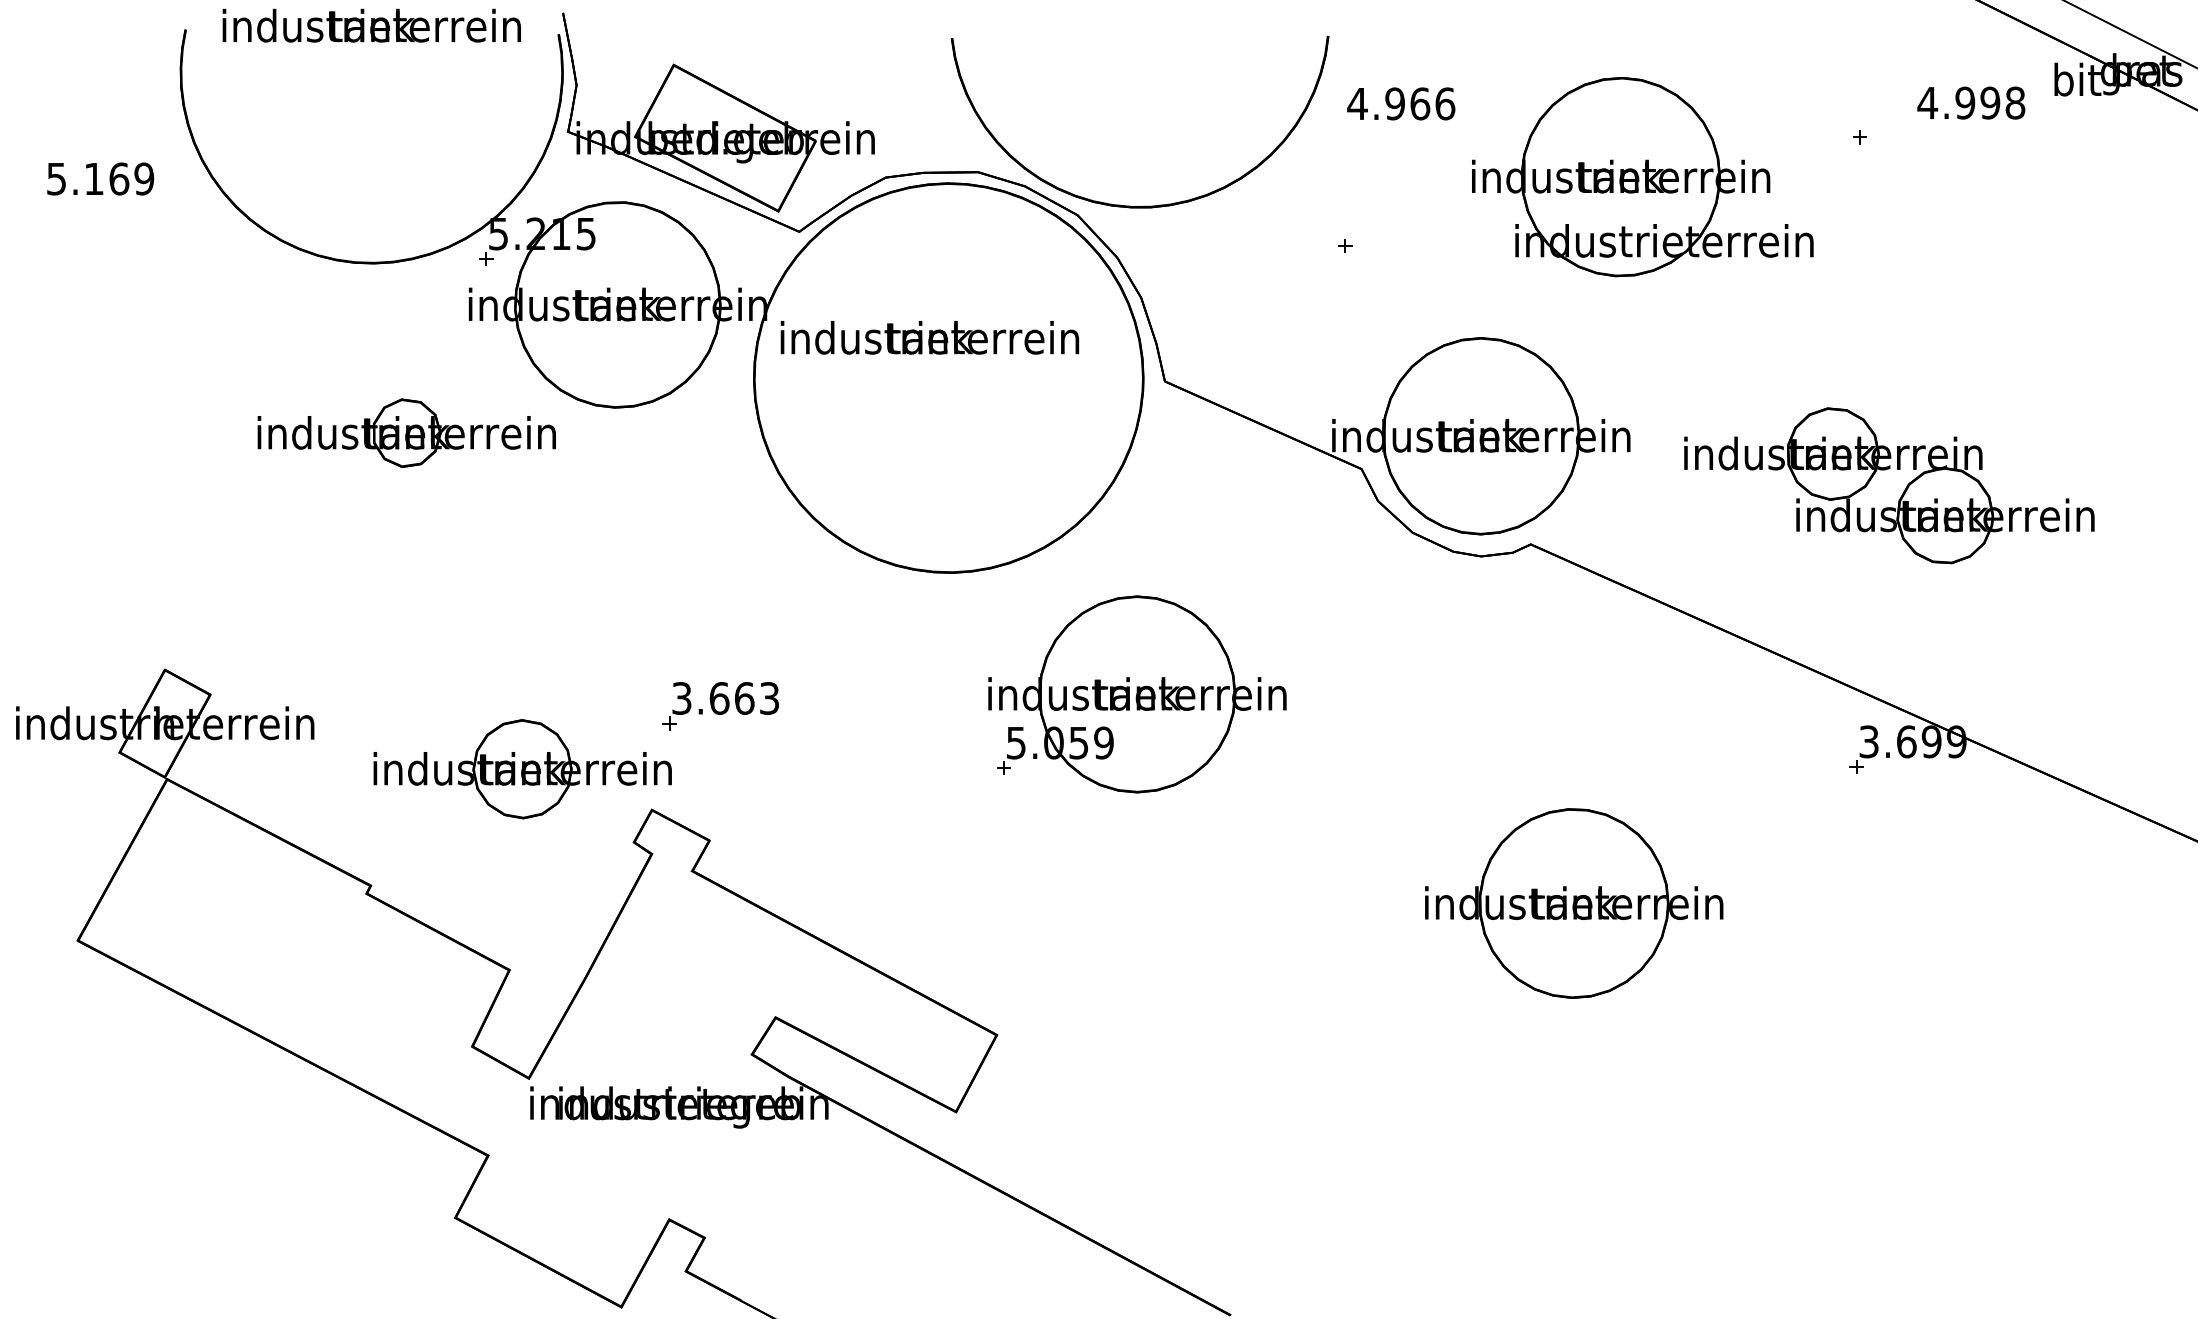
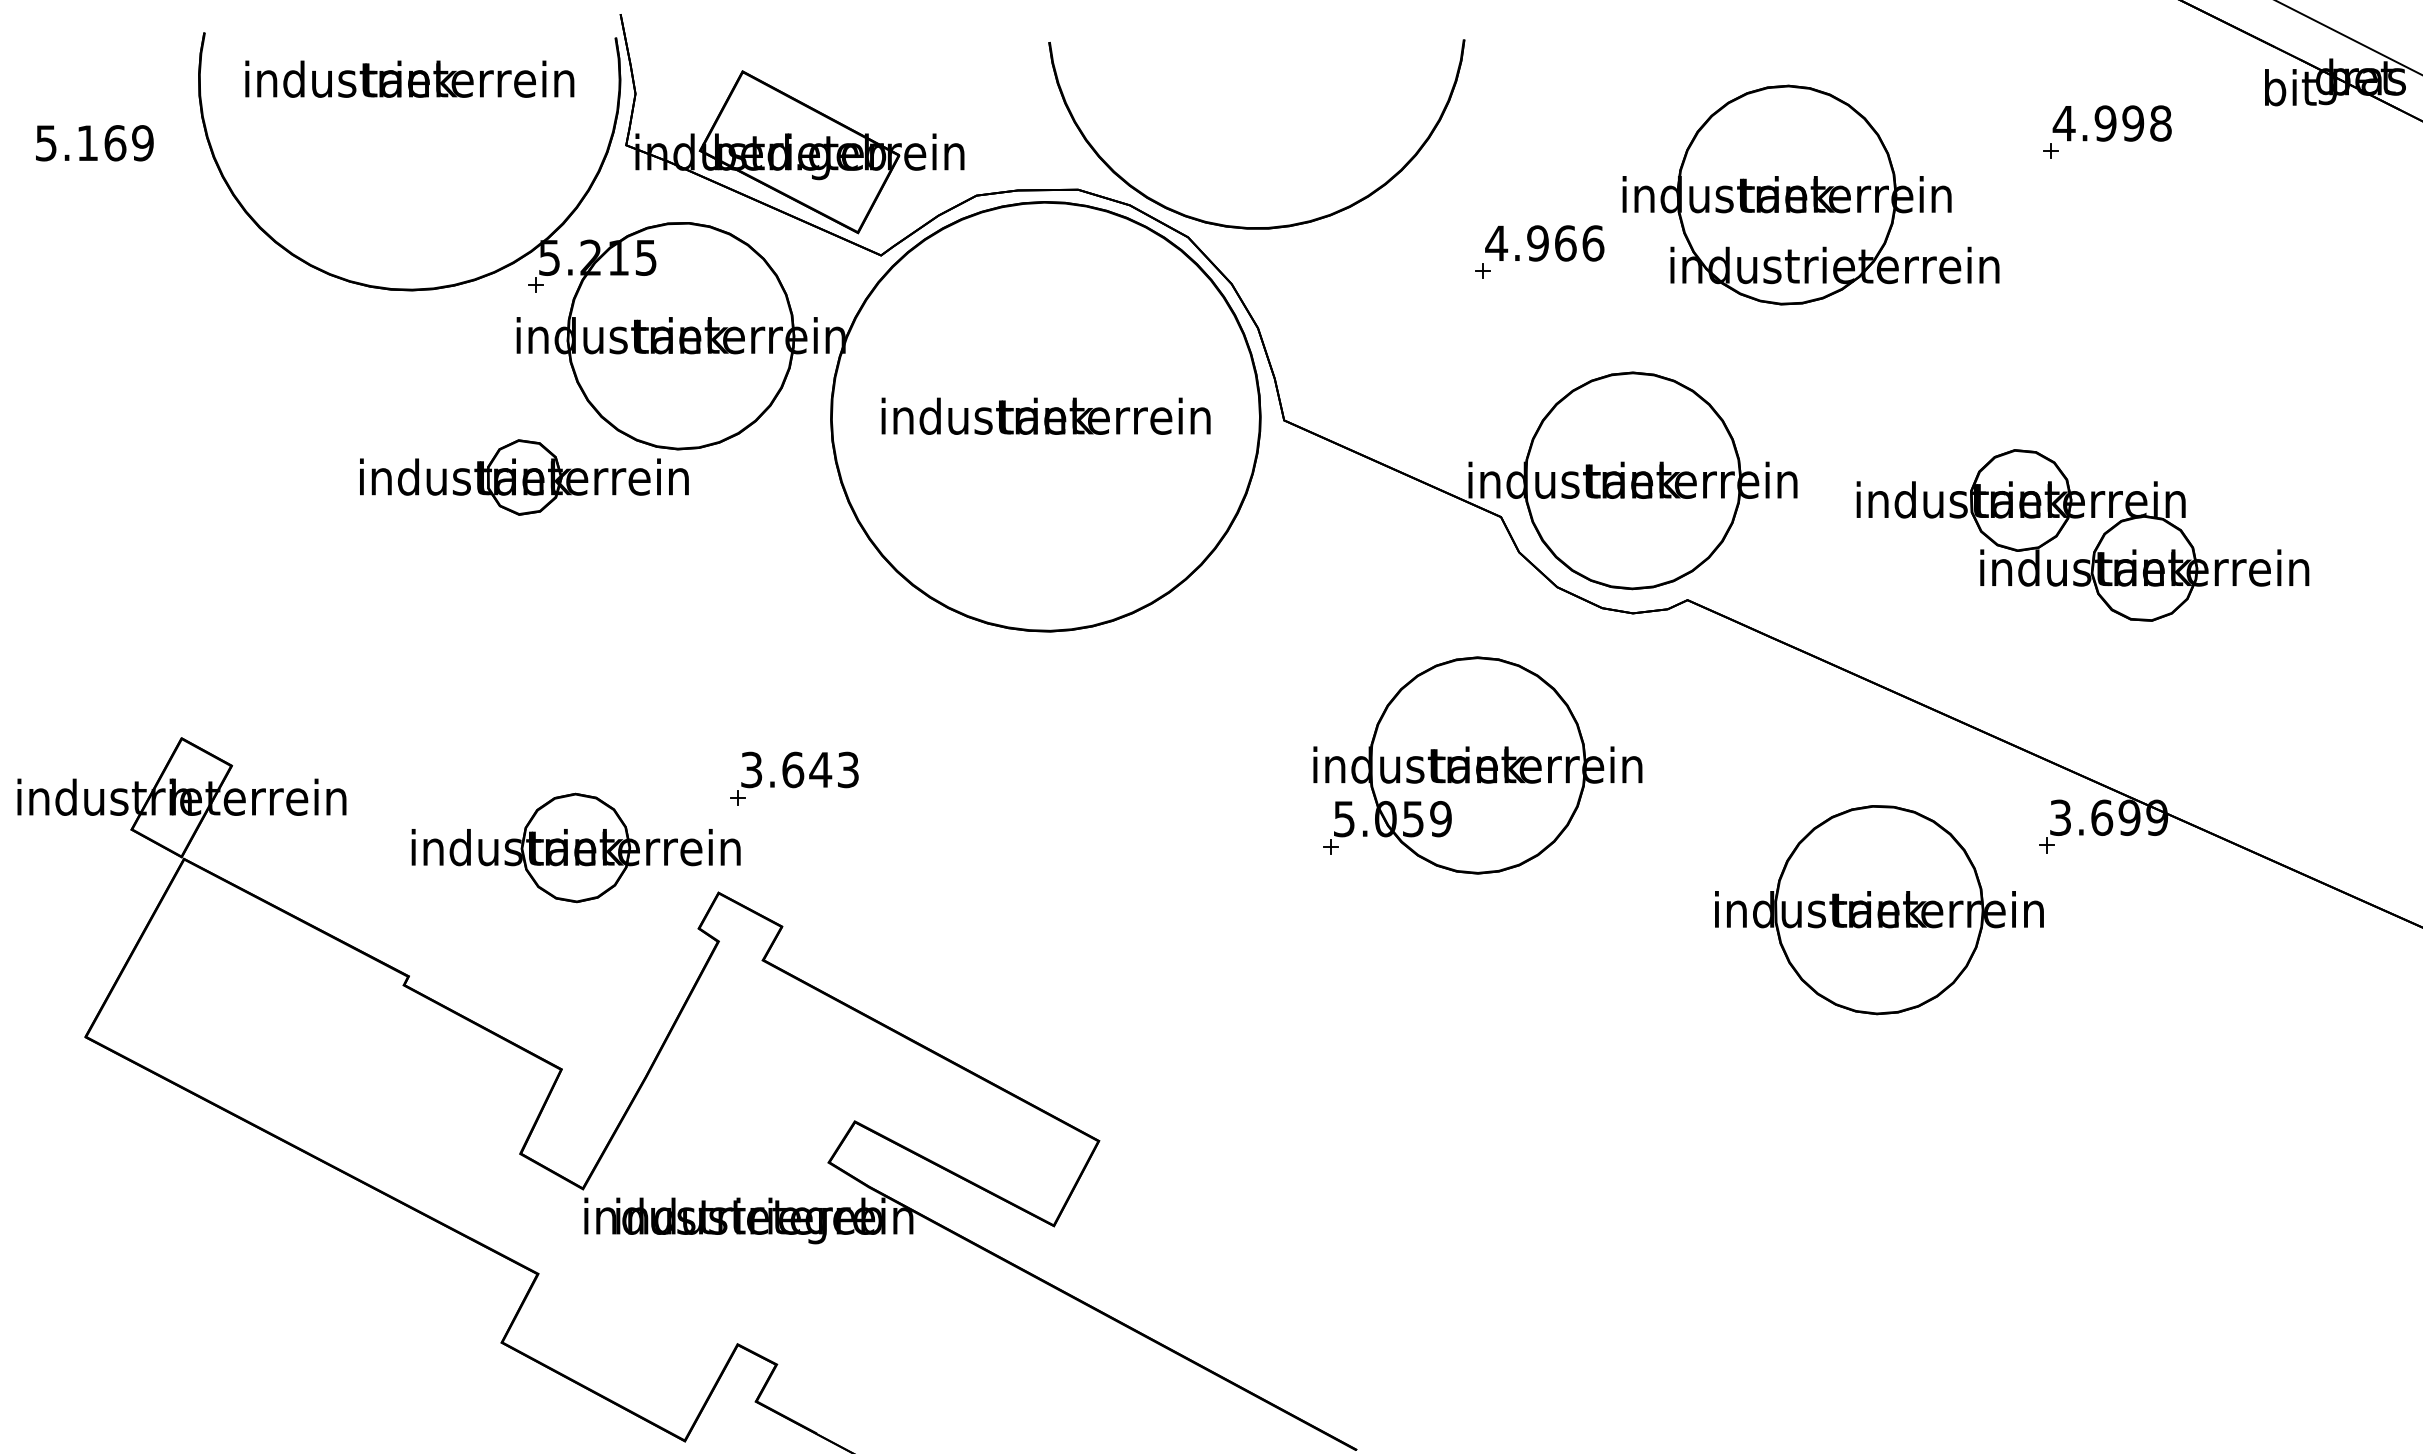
text: (371, 25) -> (409, 78), moved
text: (1401, 103) -> (1544, 243), moved
text: (1970, 103) -> (2111, 123), moved
text: (100, 179) -> (94, 143), moved
text: (929, 337) -> (1045, 415), moved
part: (406, 433) -> (524, 477), moved
part: (1137, 694) -> (1477, 765), moved
text: (744, 698) -> (820, 769), 3.663 -> 3.643
part: (1574, 903) -> (1879, 910), moved

